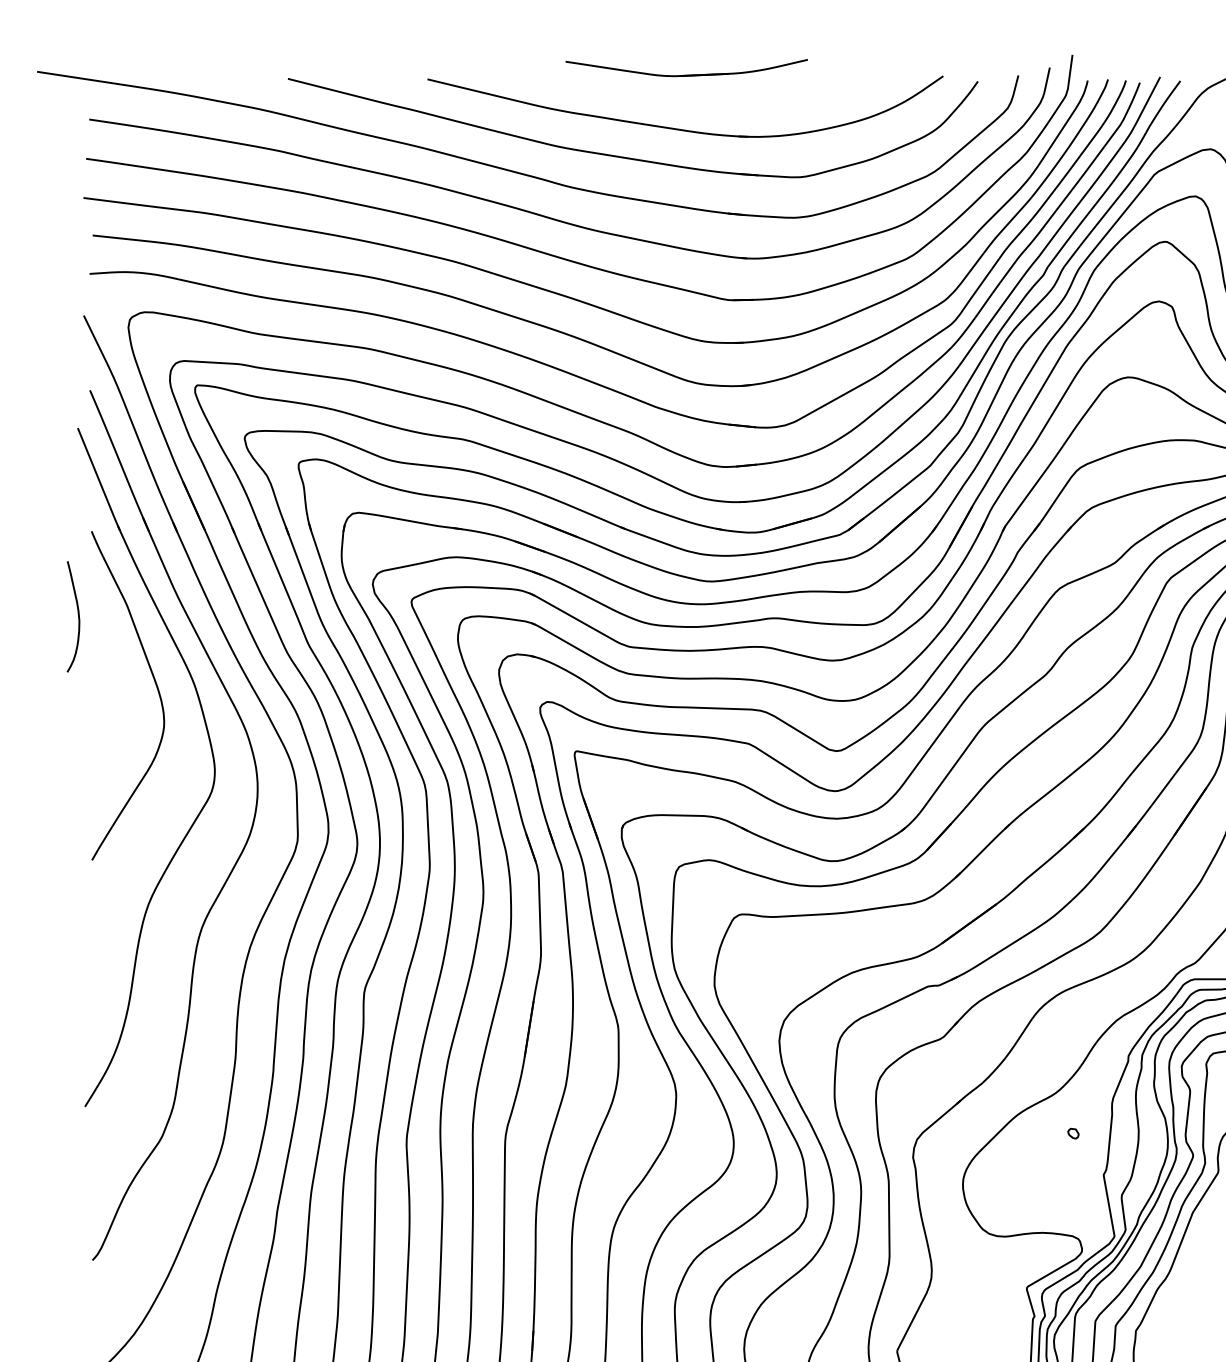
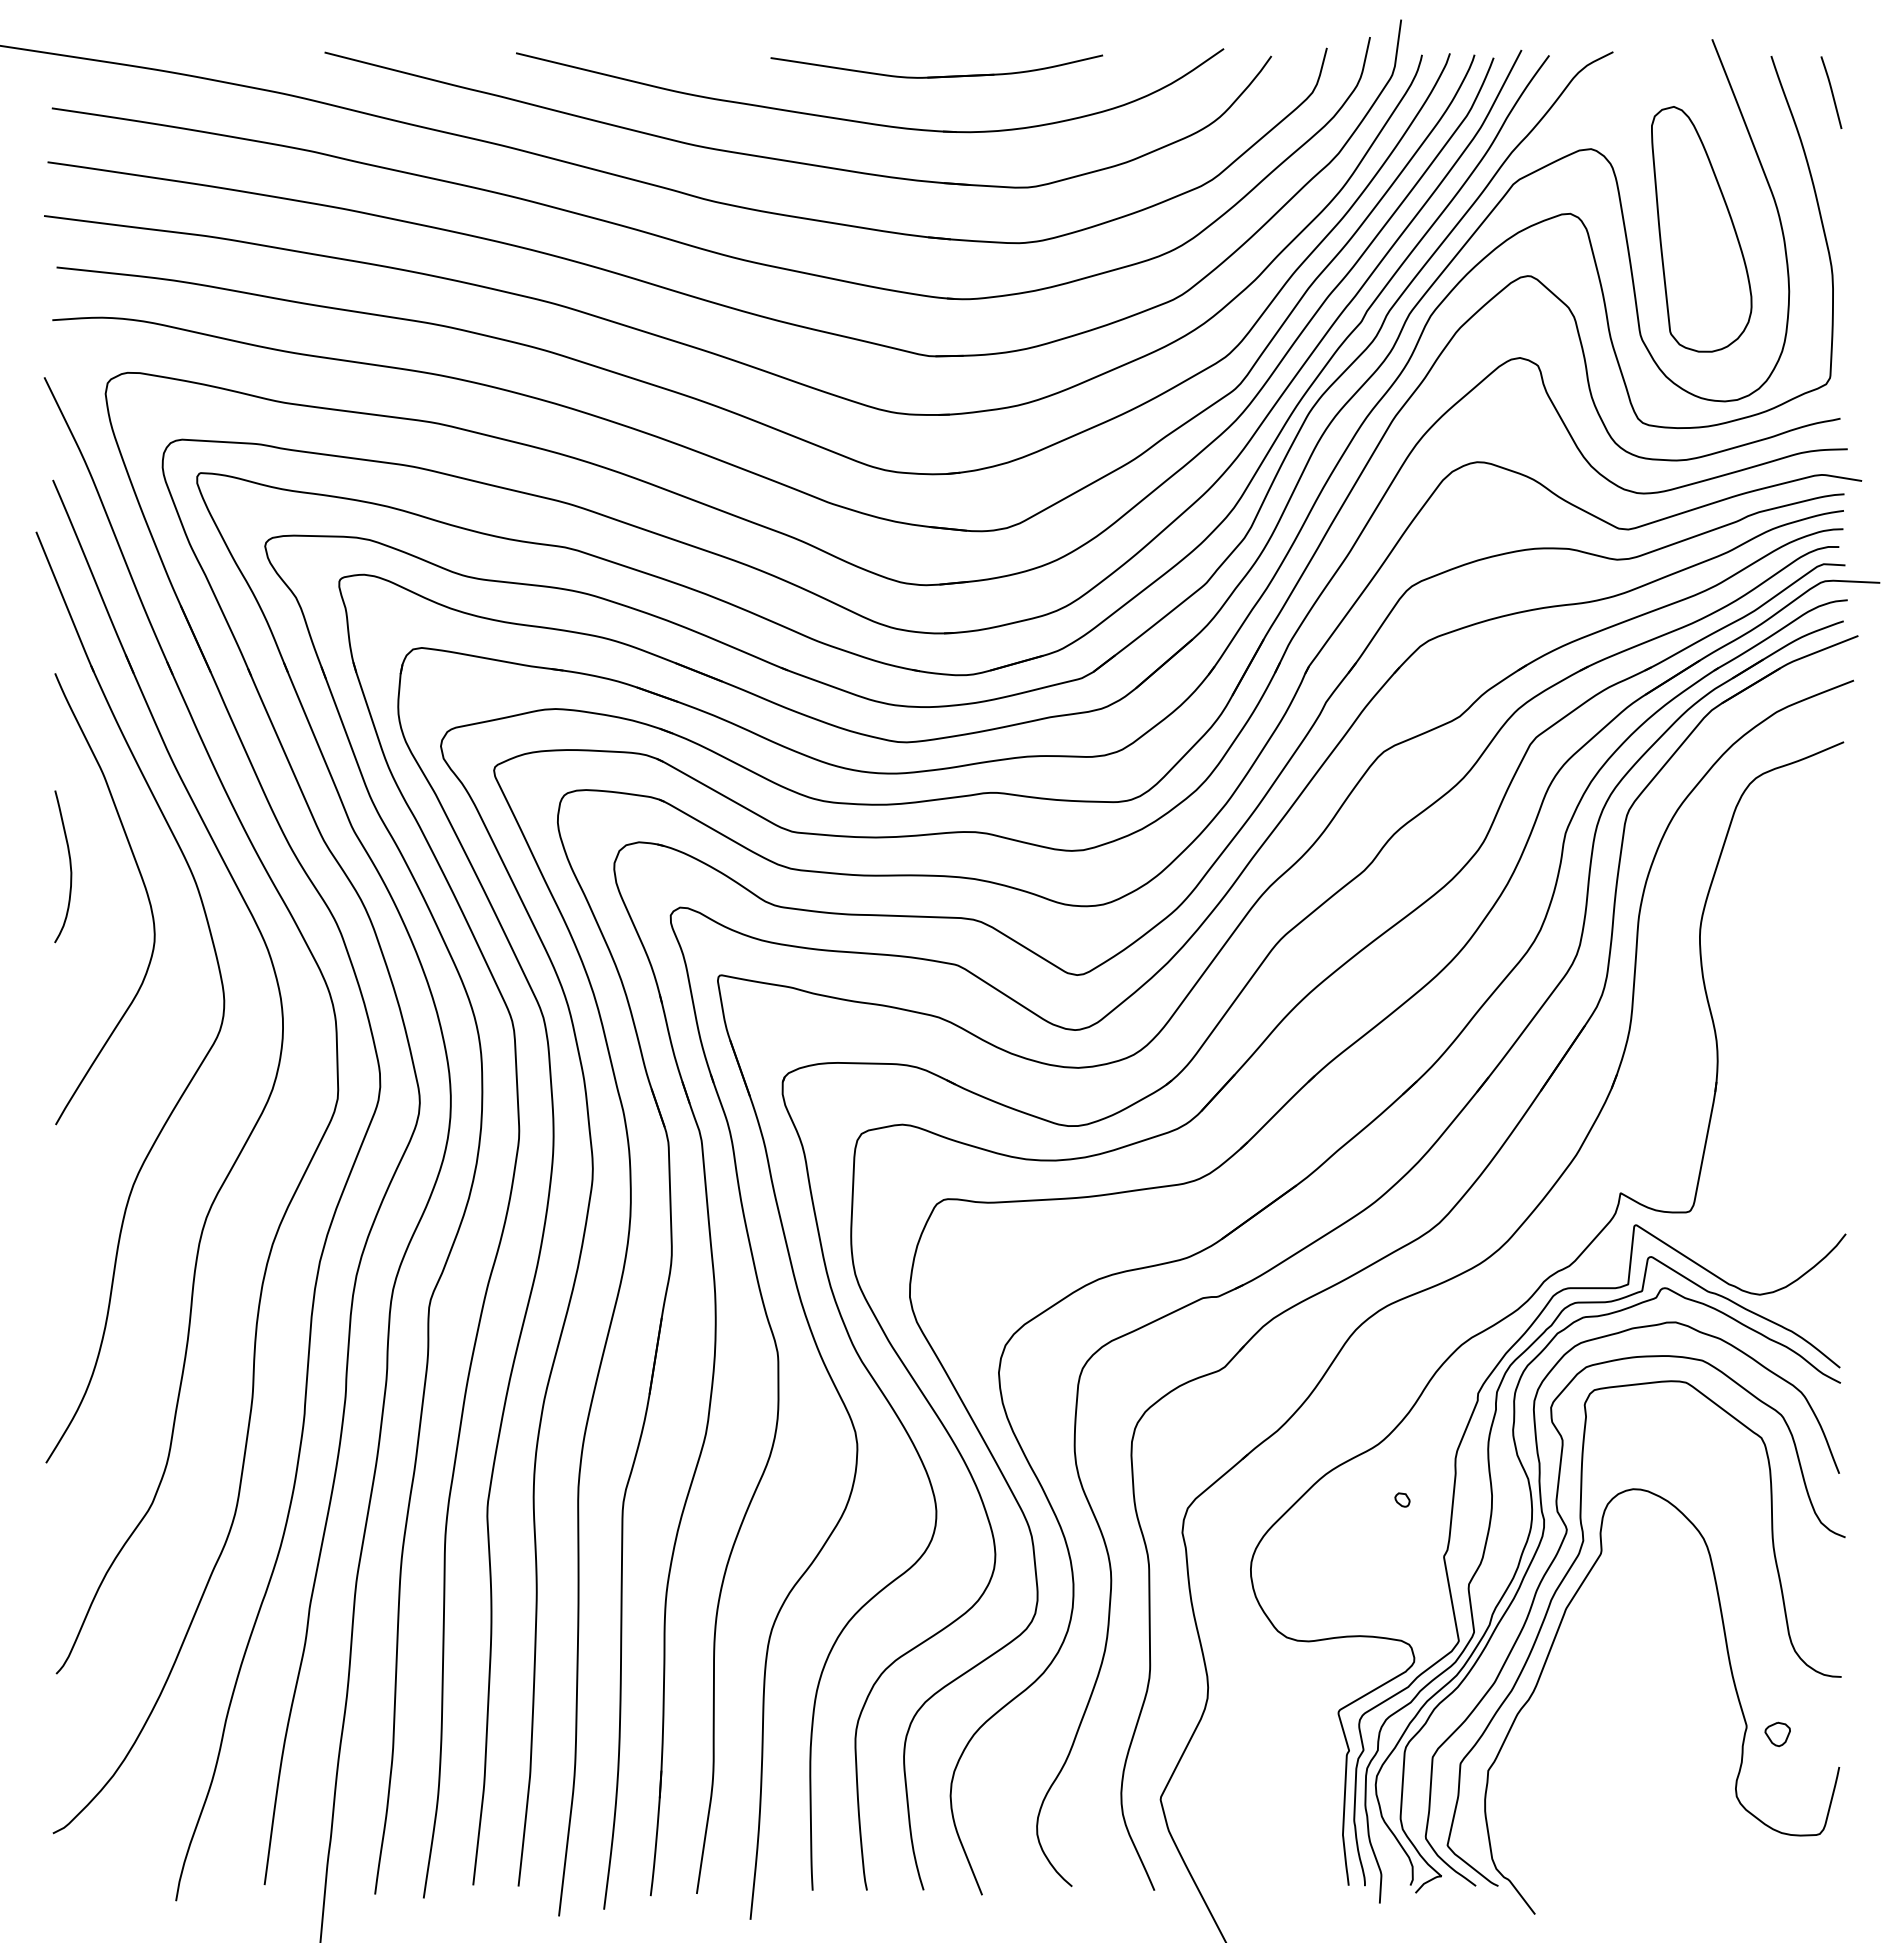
part: (686, 75) -> (936, 76), moved
curve: (78, 615) -> (69, 865), moved

